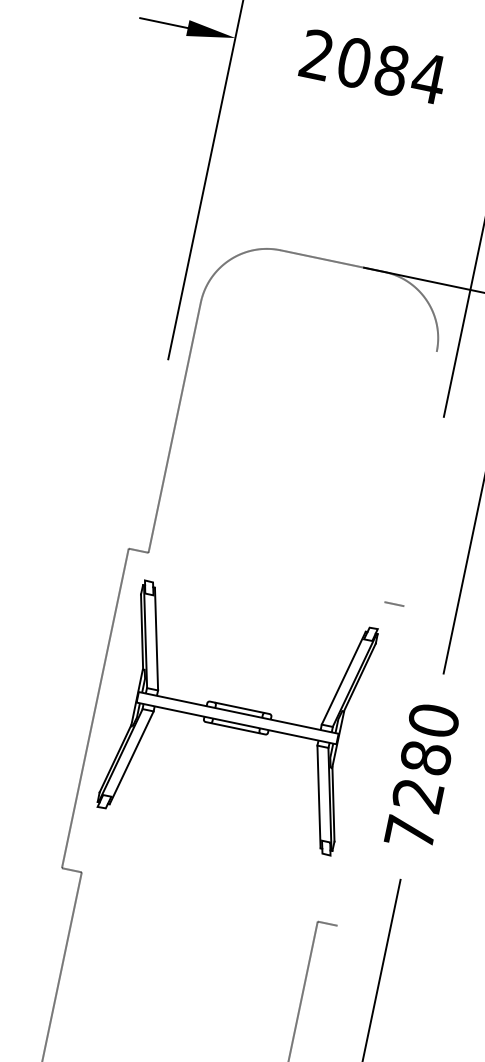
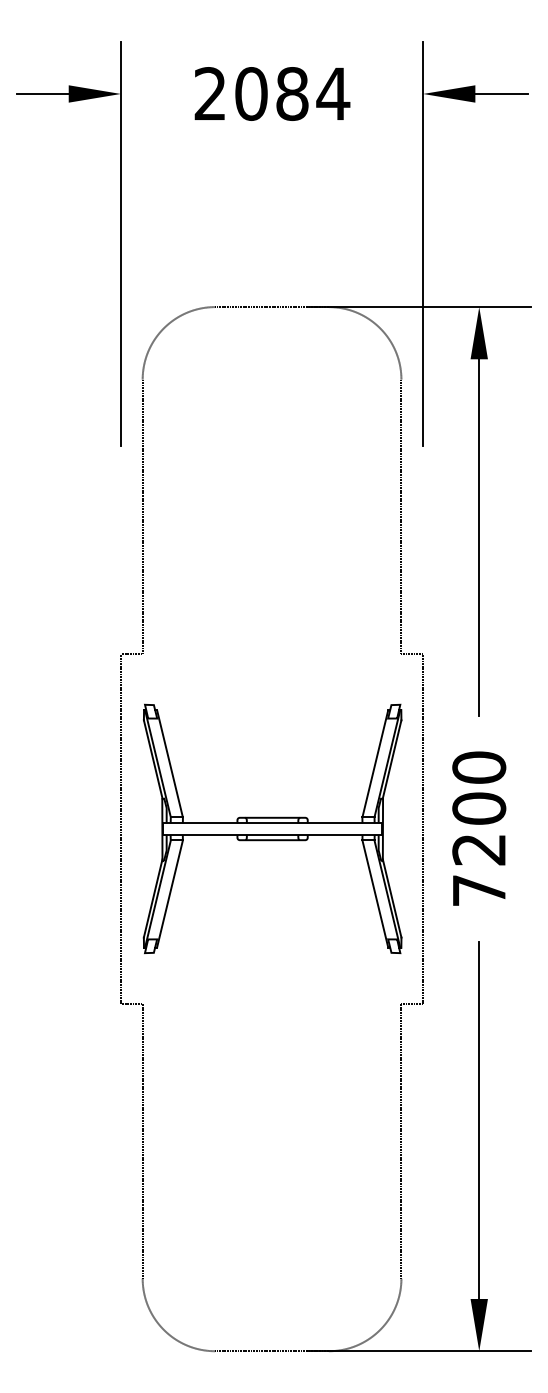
line: (410, 476) -> (401, 516), added
part: (237, 717) -> (272, 828), moved
text: (426, 757) -> (479, 808), 7280 -> 7200
line: (371, 765) -> (423, 828), added

